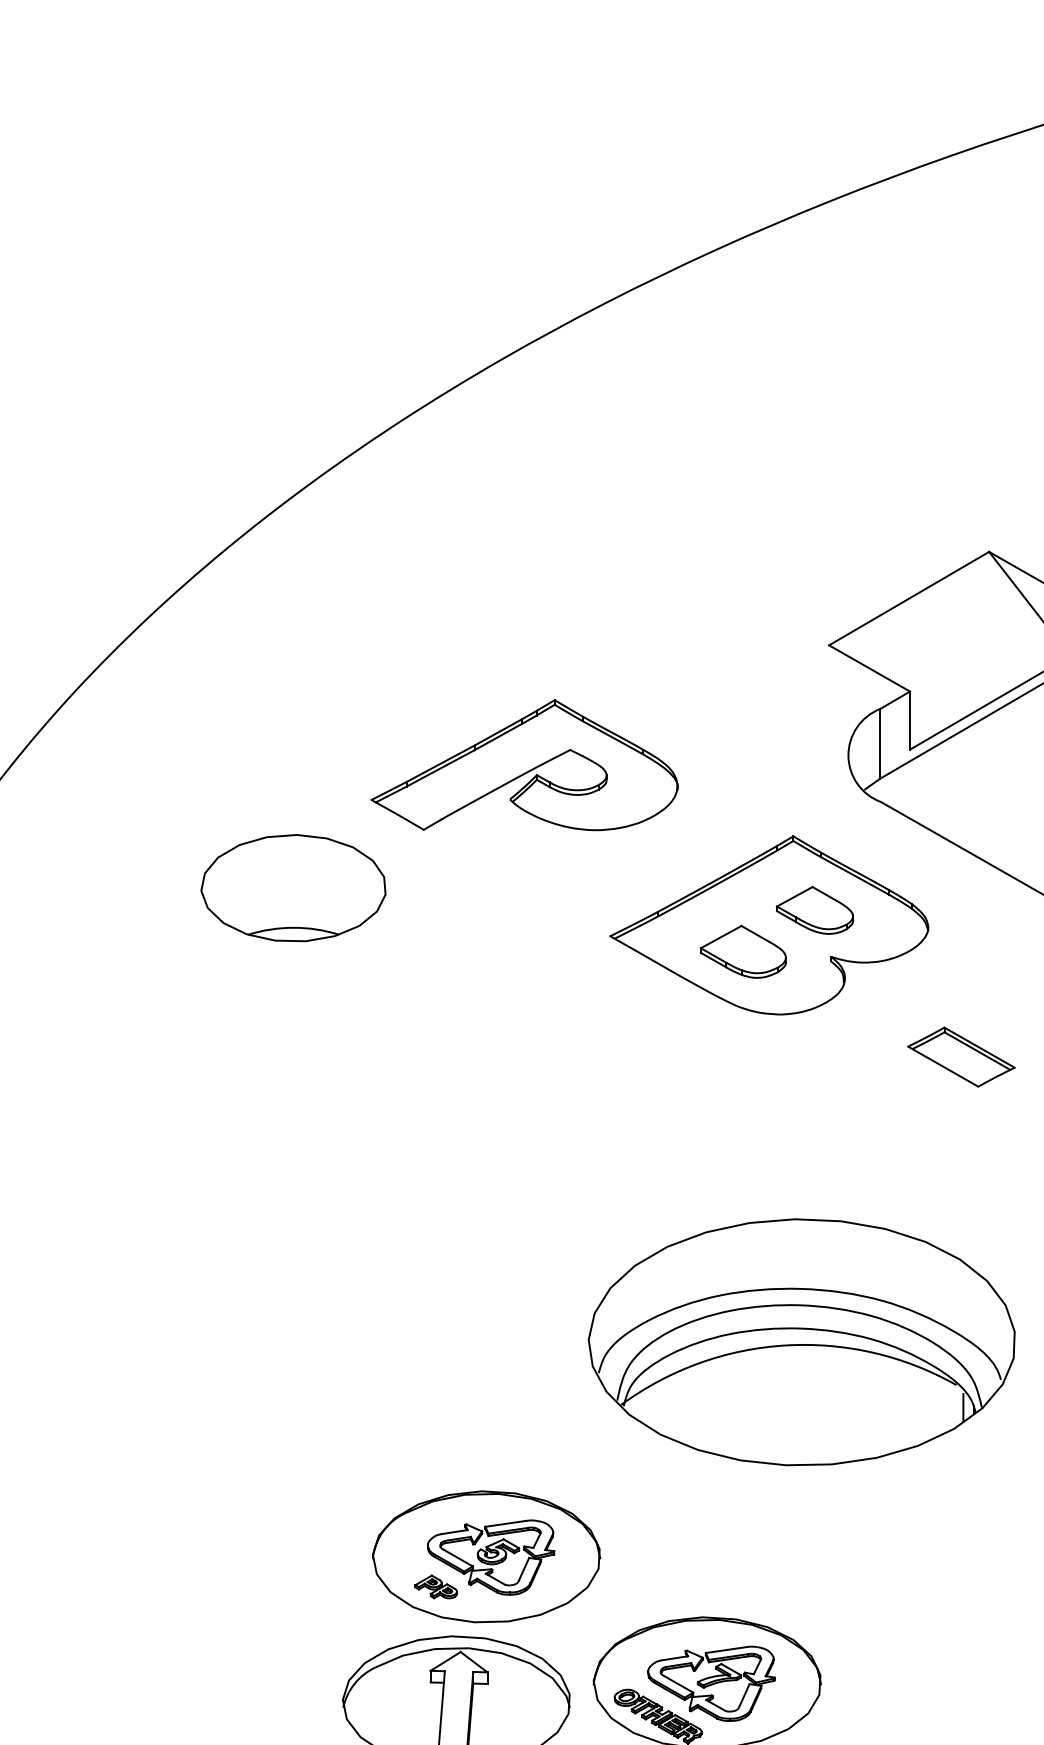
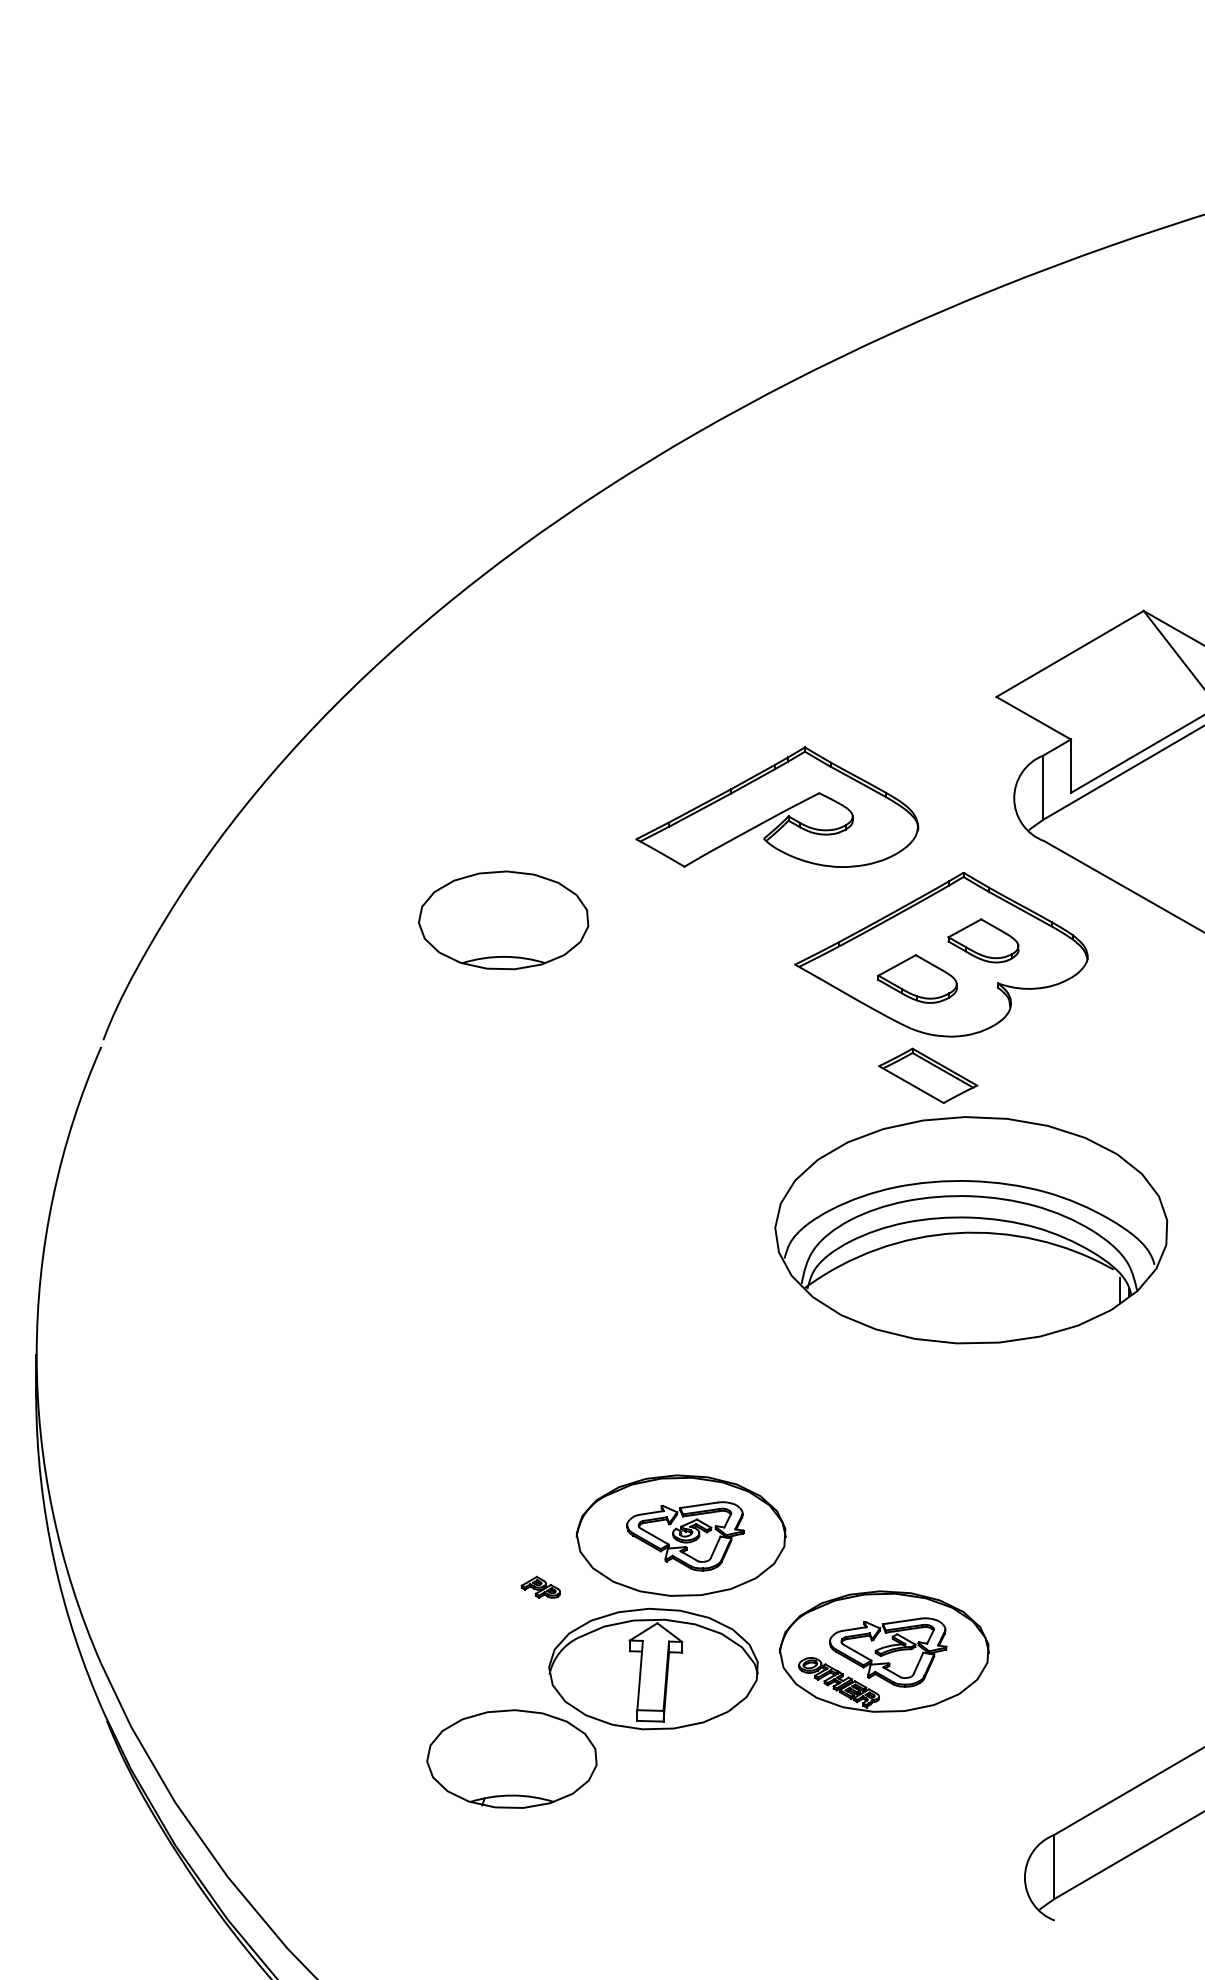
part: (524, 764) -> (777, 806), moved
part: (961, 1056) -> (928, 1075), moved
part: (801, 1342) -> (971, 1230), moved
part: (435, 1586) -> (540, 1586), moved

